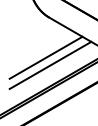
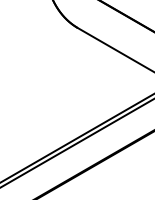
line: (45, 57) -> (71, 91), removed
line: (50, 64) -> (79, 102), removed

